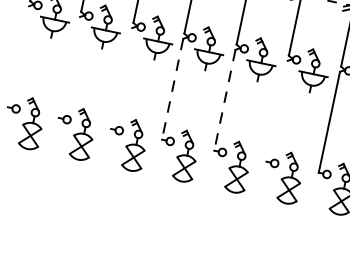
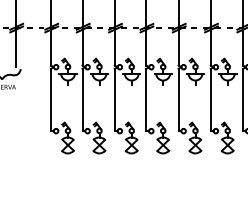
line: (19, 56) -> (51, 99), added
line: (69, 66) -> (82, 99), added
line: (121, 77) -> (114, 99), added
line: (172, 90) -> (146, 100), dashed -> solid
line: (224, 101) -> (178, 100), dashed -> solid
line: (276, 110) -> (210, 99), added

